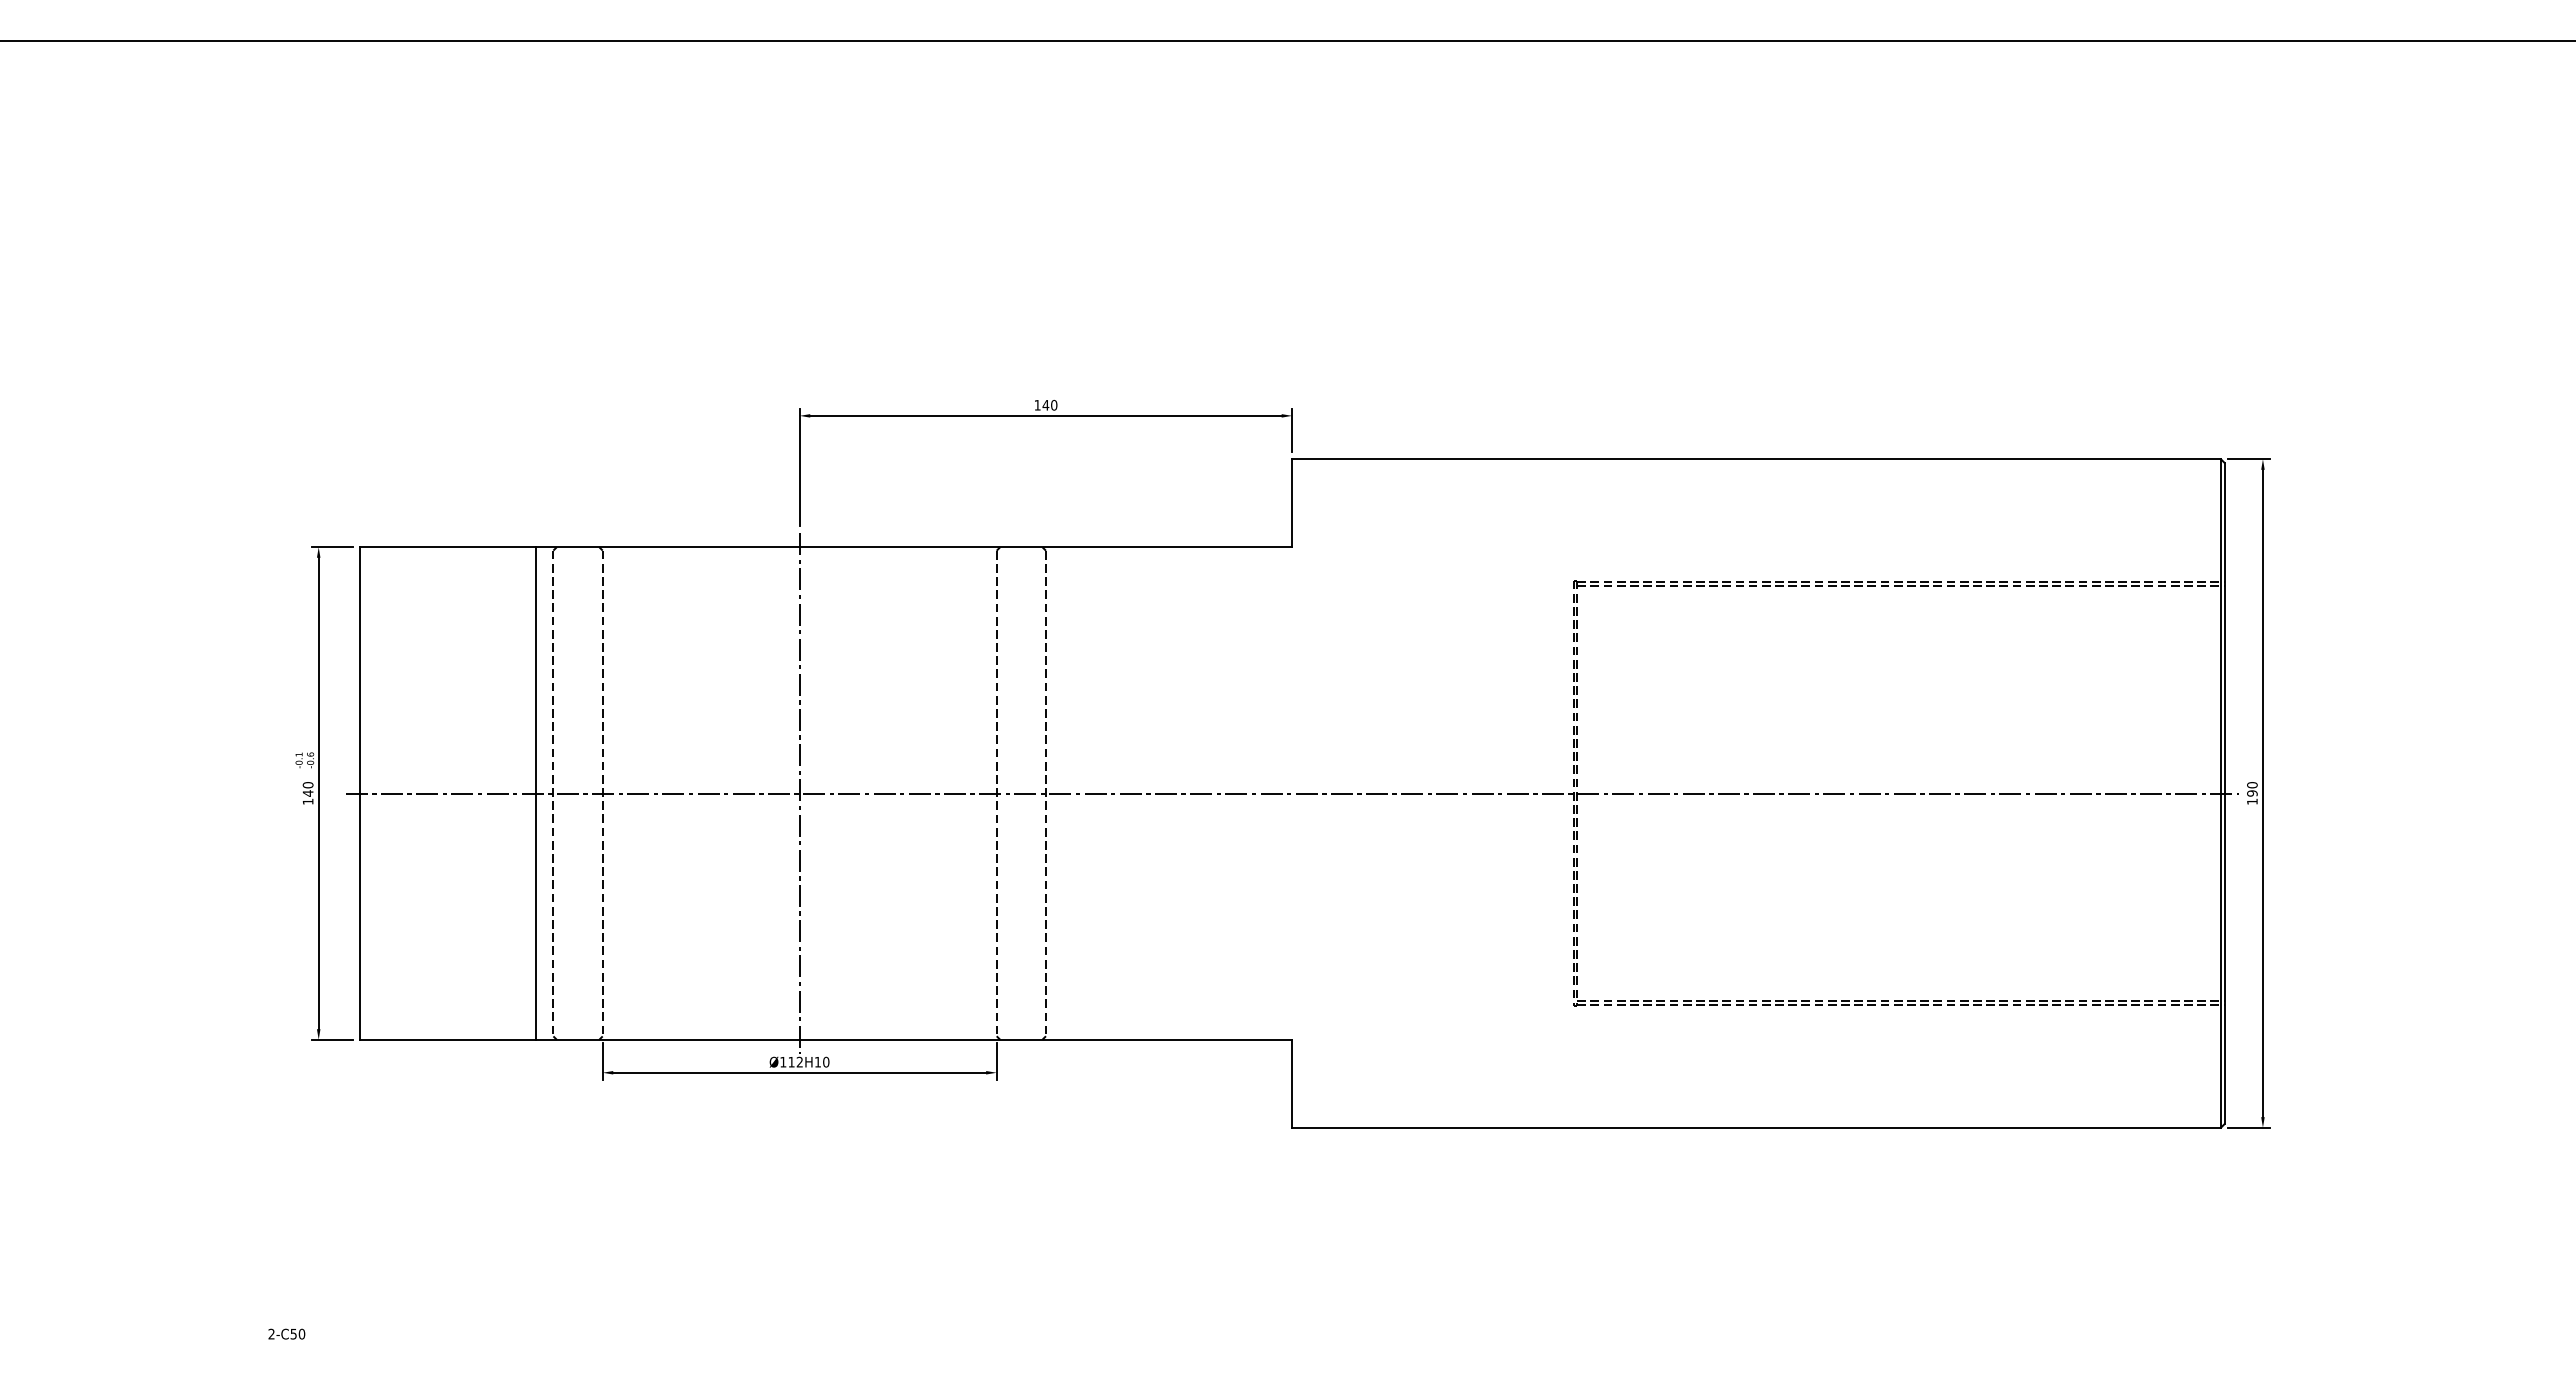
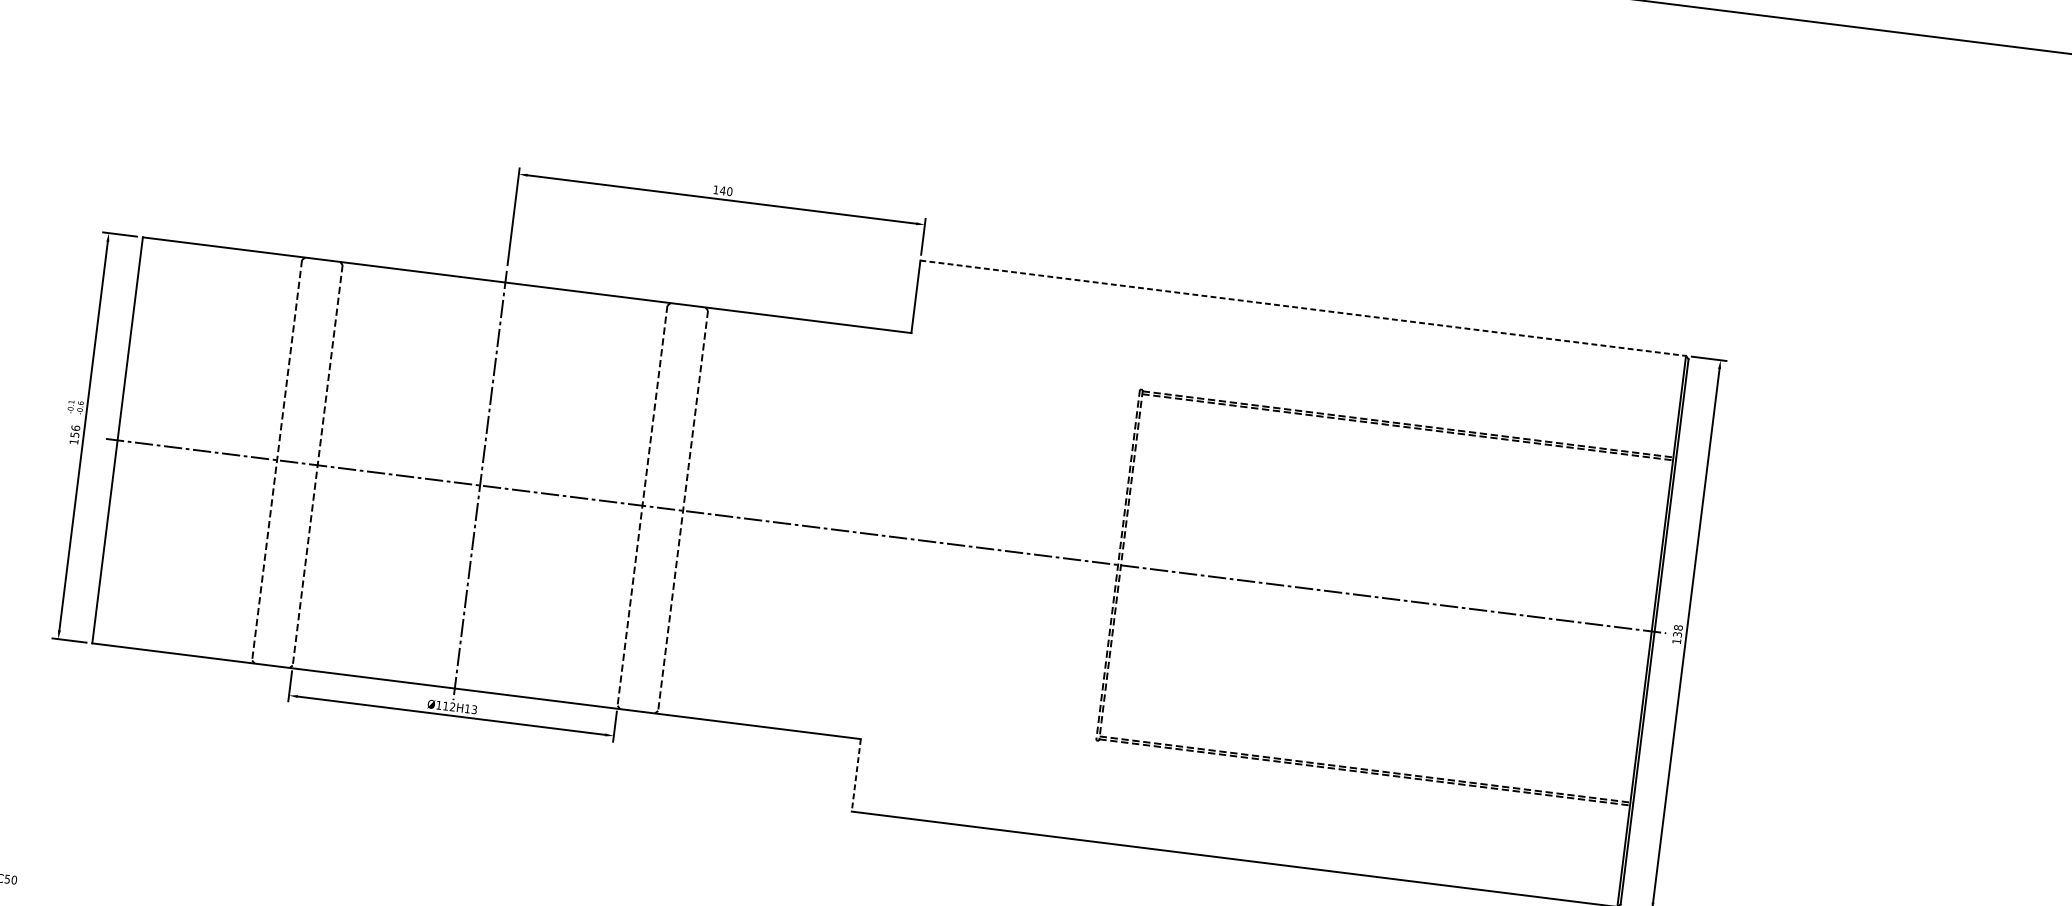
line: (1757, 459) -> (1303, 308), solid -> dashed
text: (307, 789) -> (74, 431), 140 -> 156
text: (2252, 789) -> (1678, 631), 190 -> 138
line: (535, 793) -> (262, 458), removed
text: (826, 1061) -> (474, 709), Ø112H10 -> Ø112H13
line: (1292, 1083) -> (856, 775), solid -> dashed

